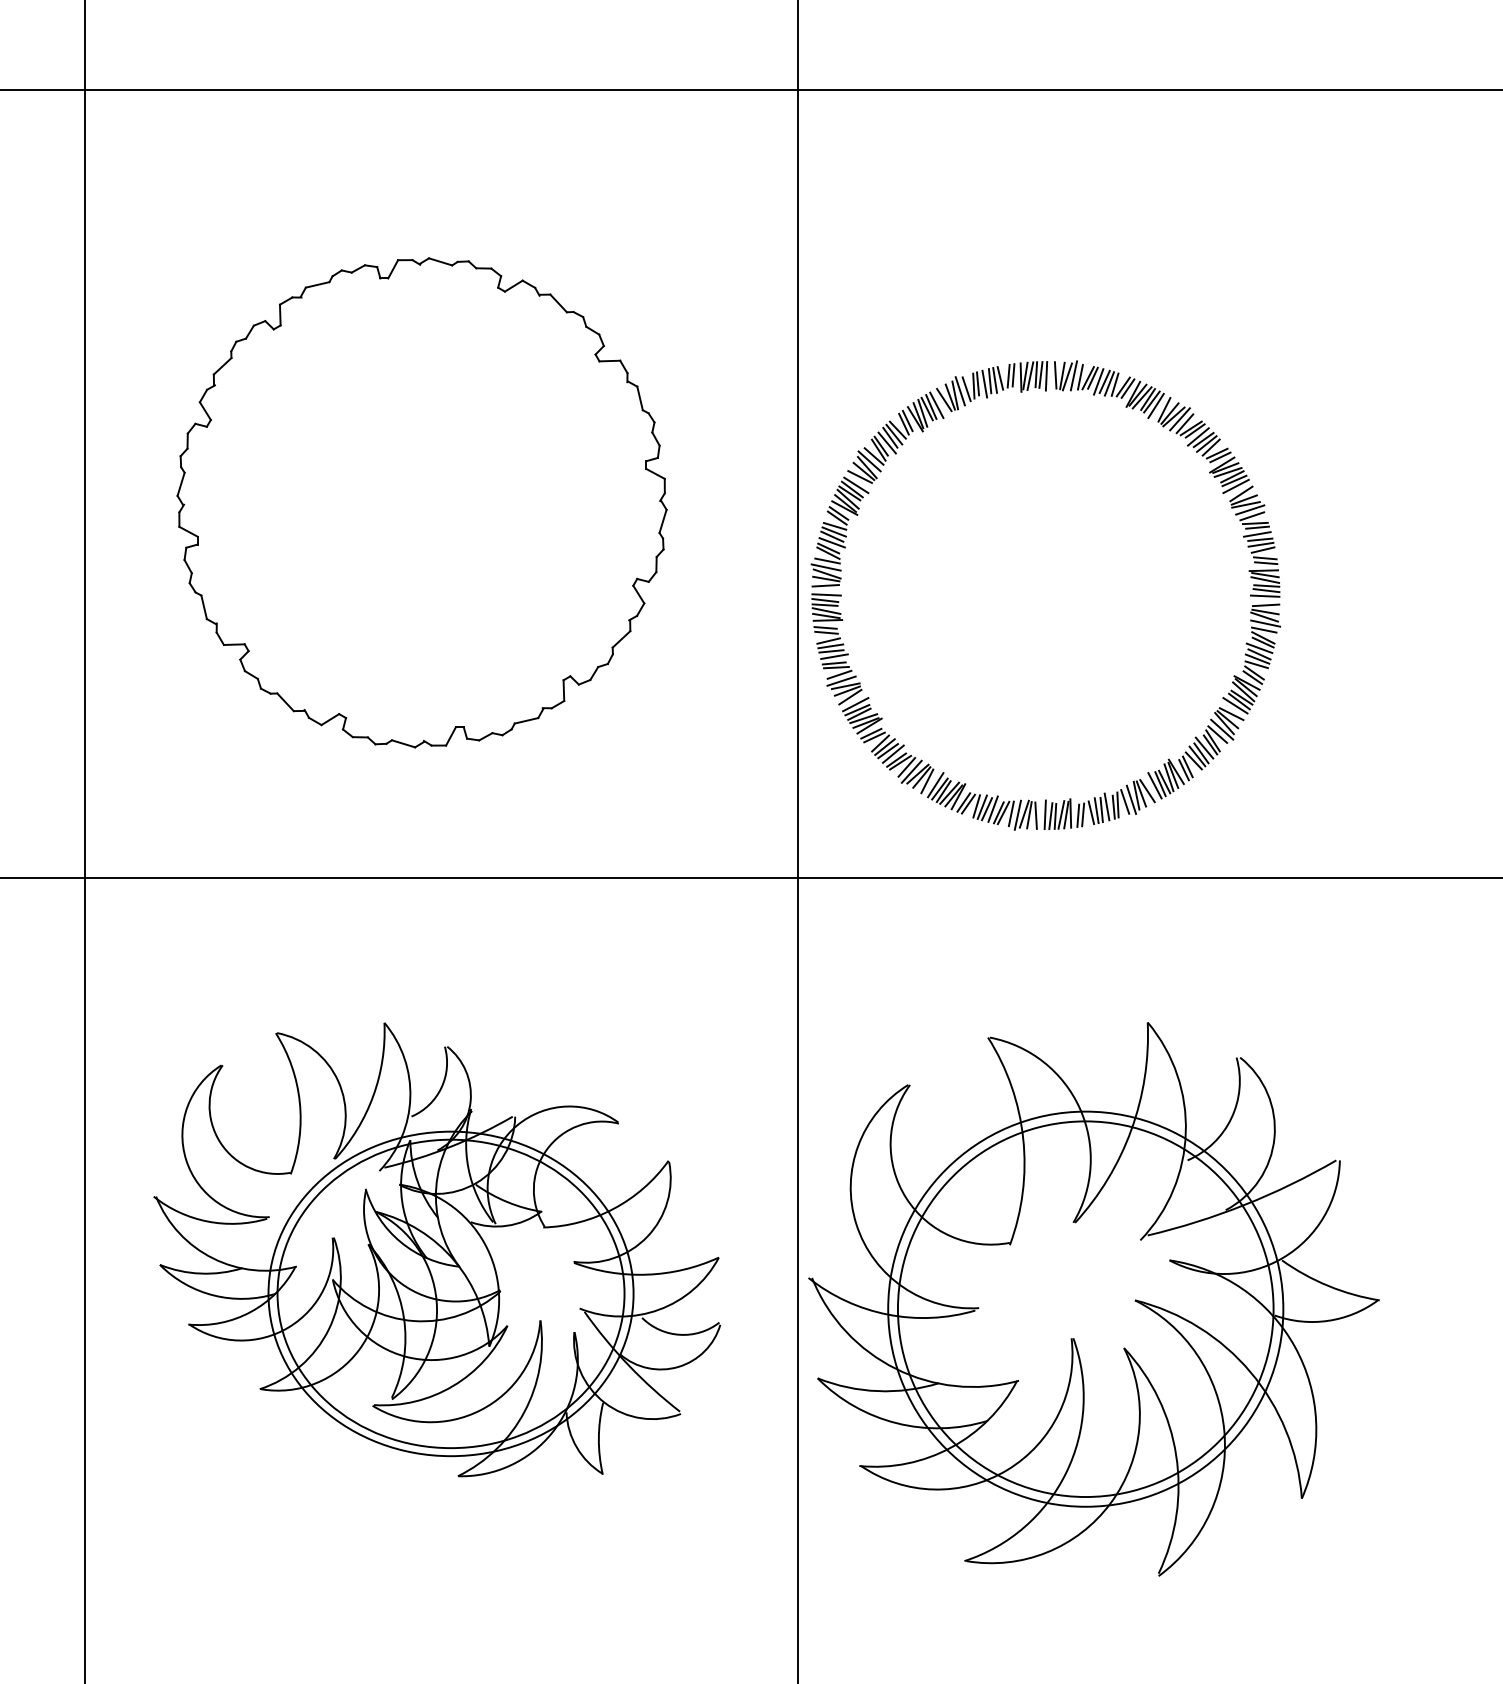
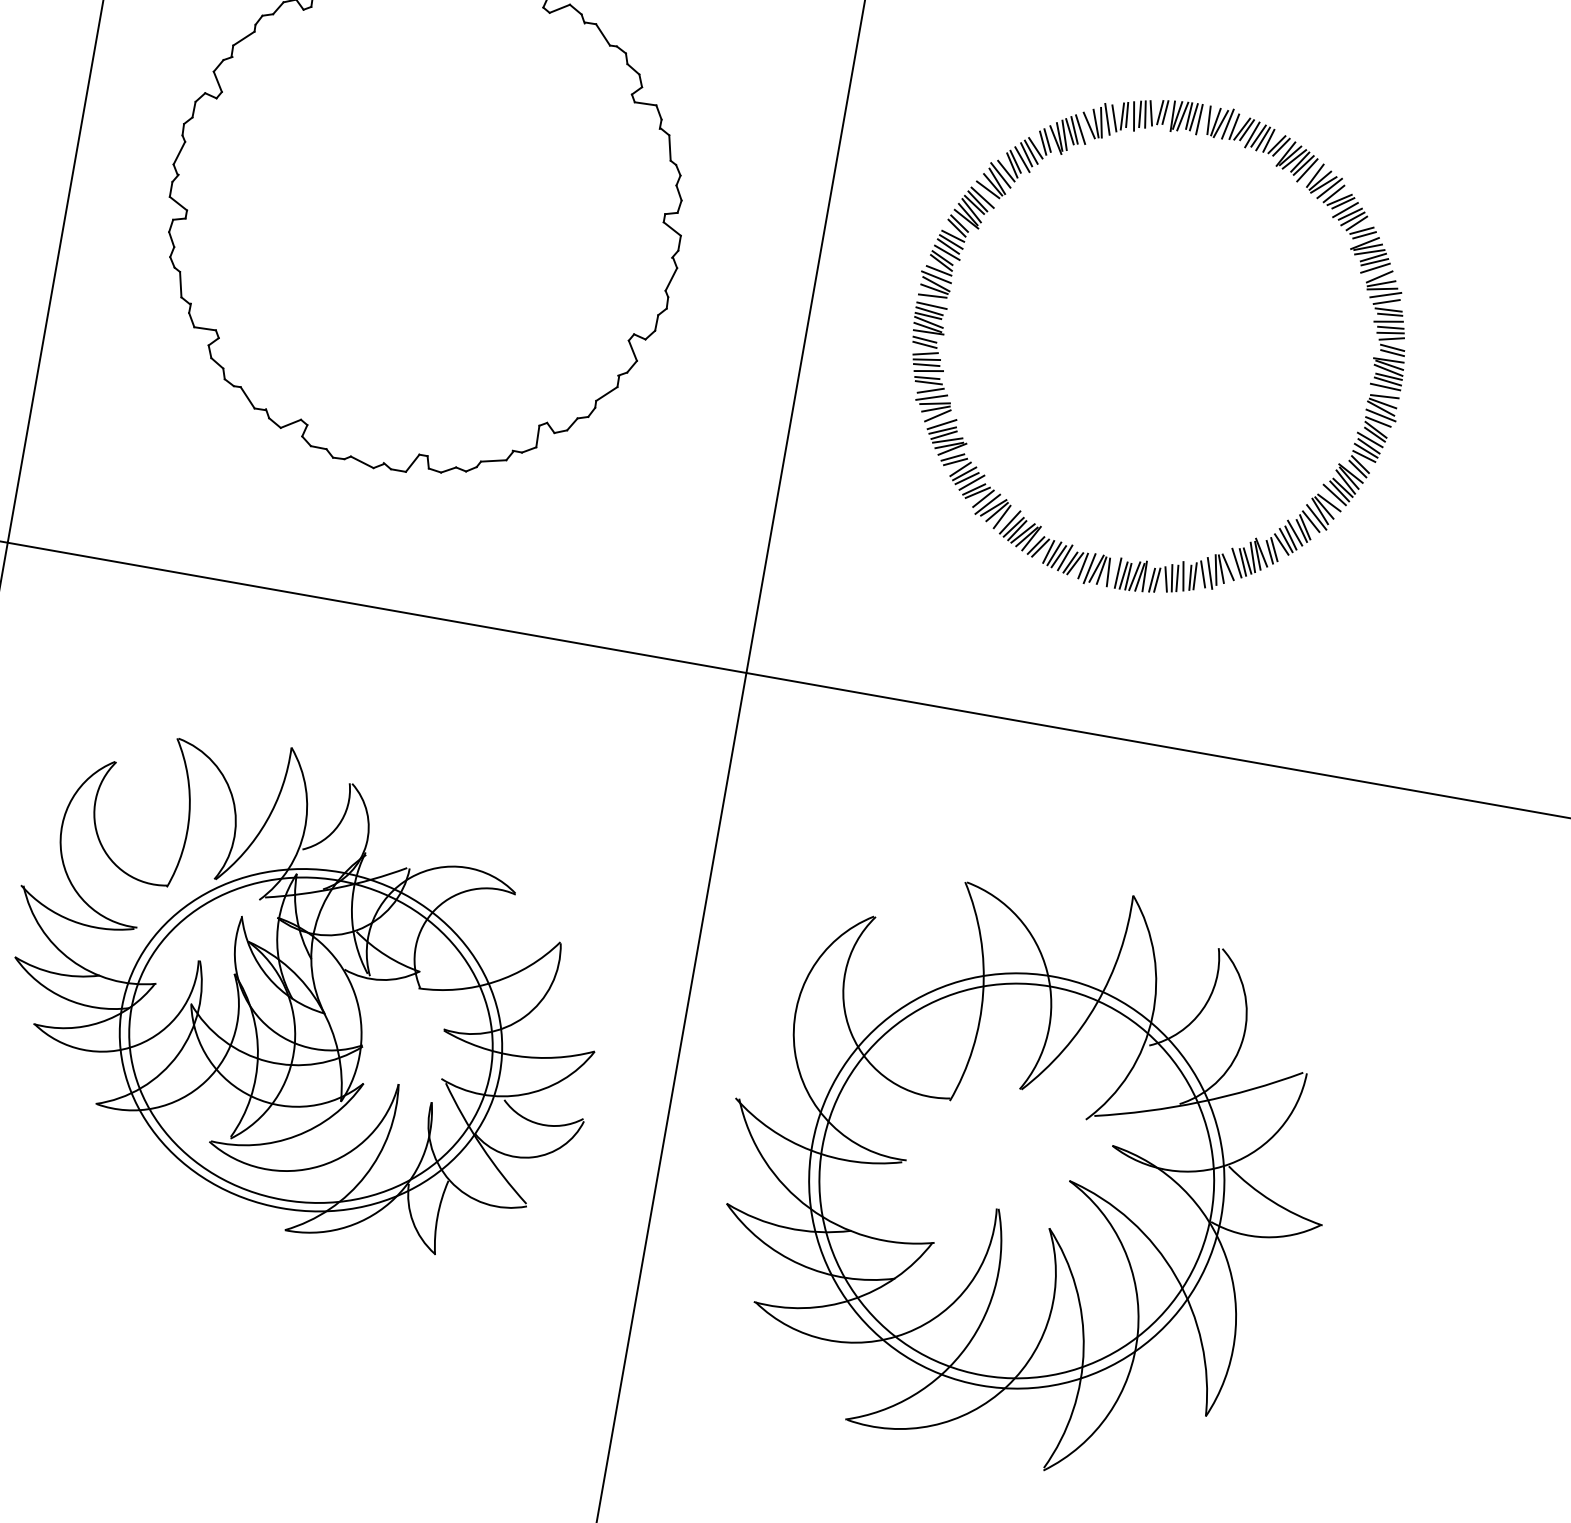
part: (943, 419) -> (1084, 145), moved
part: (1093, 1299) -> (1026, 1172), moved

